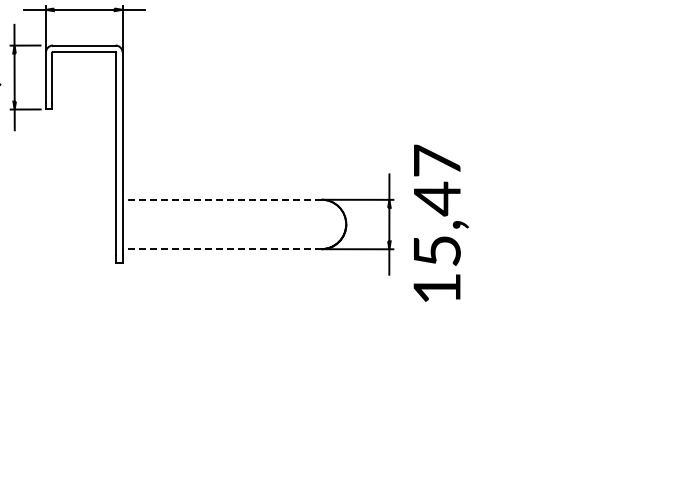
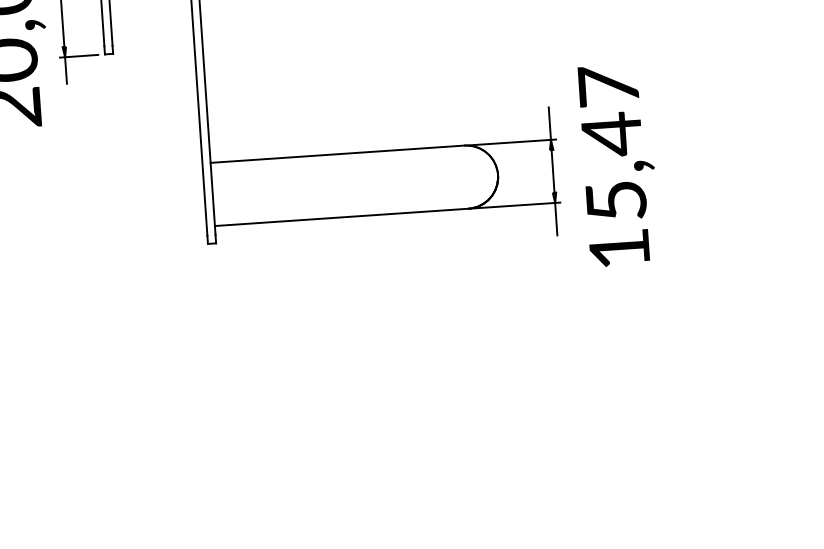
line: (221, 199) -> (336, 154), dashed -> solid
line: (221, 249) -> (341, 217), dashed -> solid

